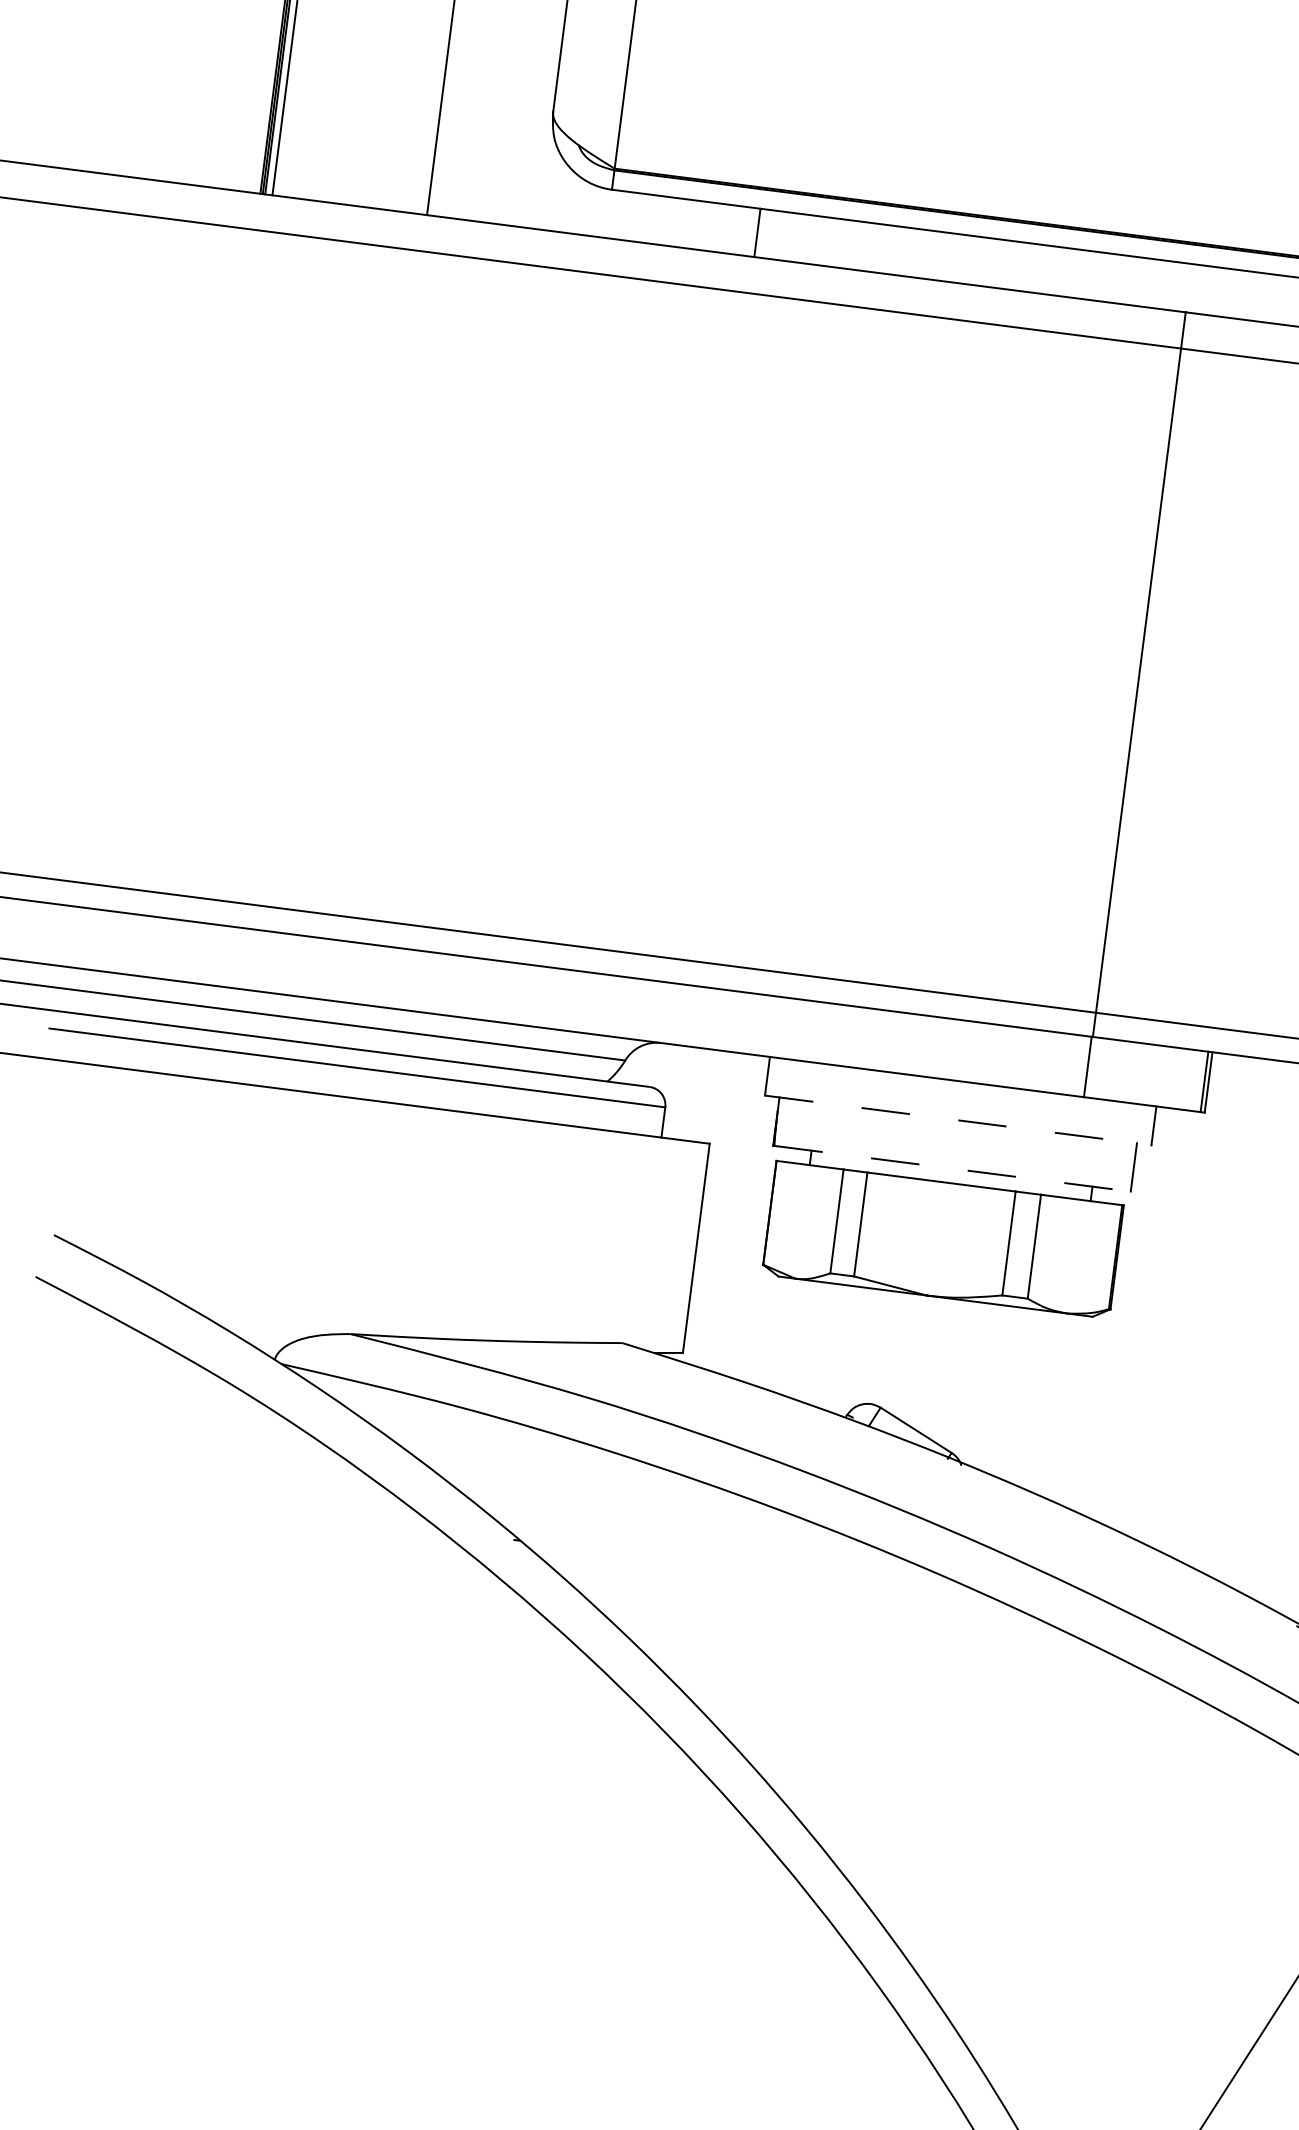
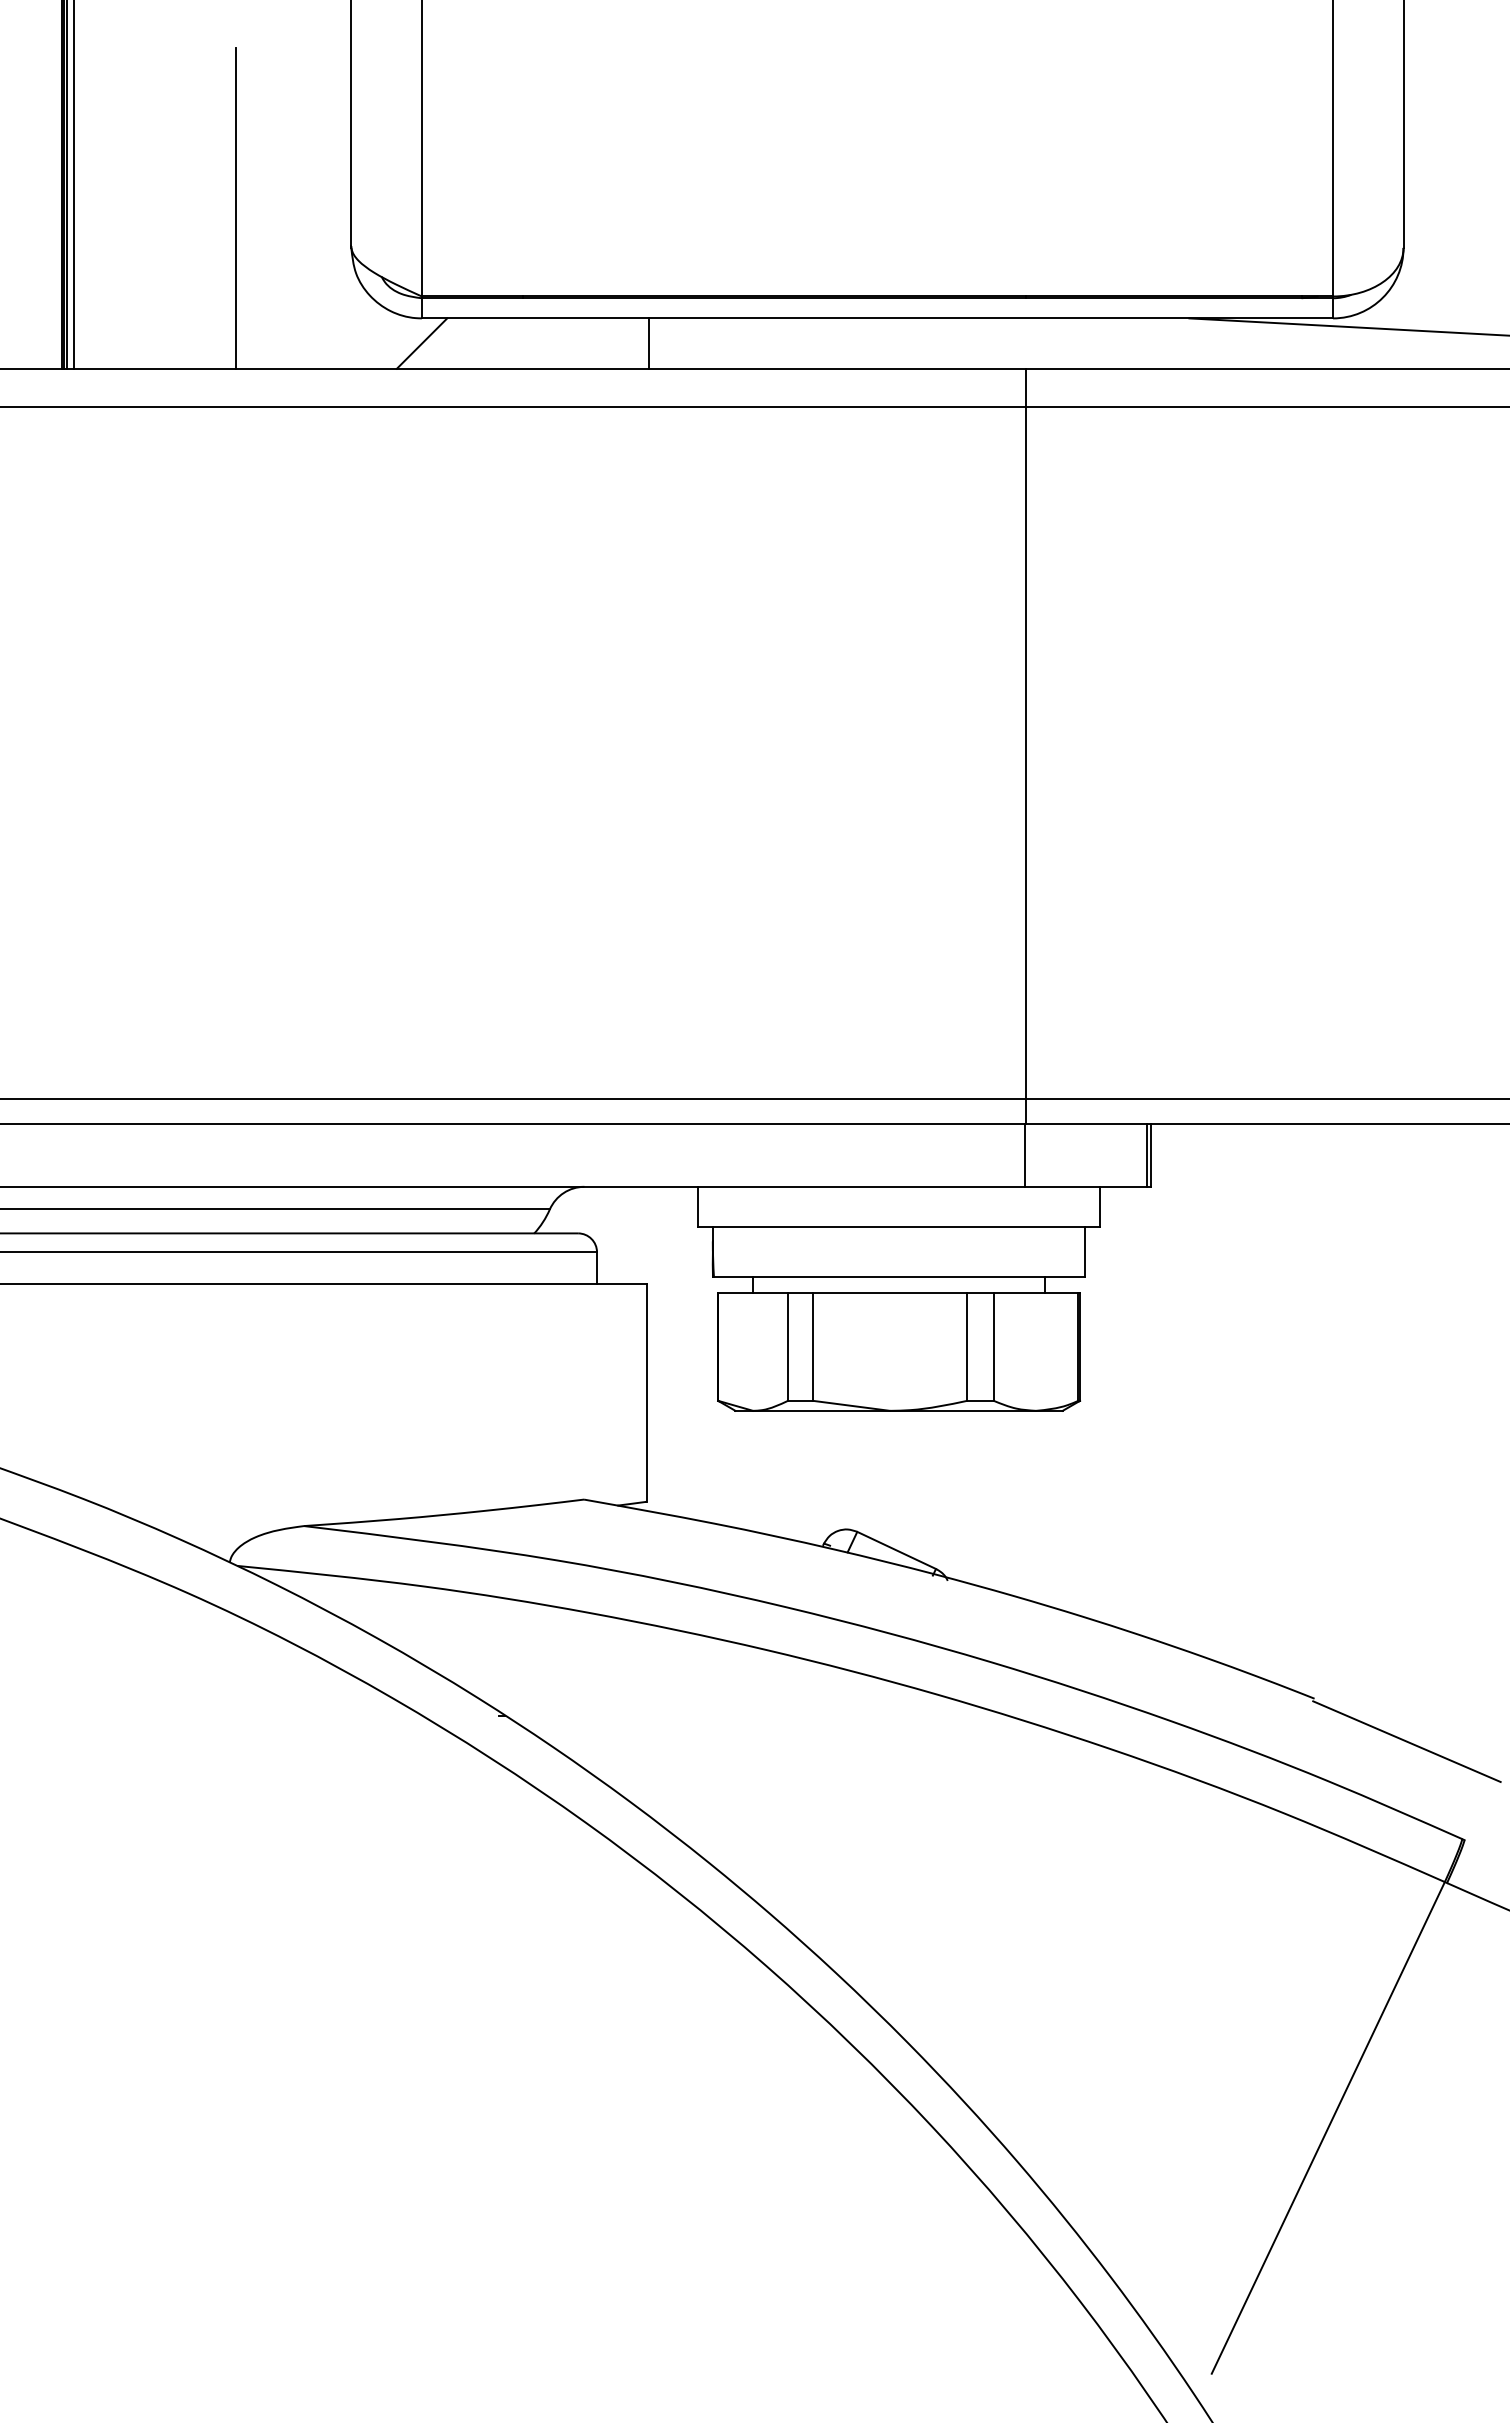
line: (608, 213) -> (421, 343), added
line: (757, 232) -> (648, 343), moved
line: (958, 1120) -> (899, 1227), dashed -> solid
line: (952, 1168) -> (899, 1277), dashed -> solid

